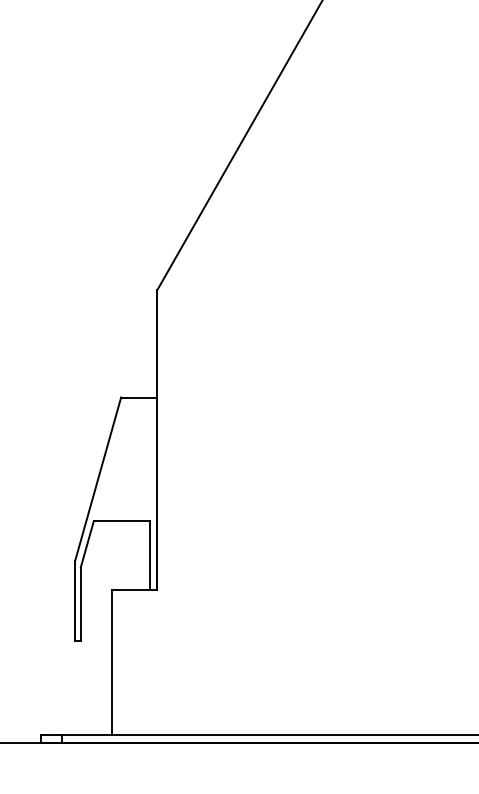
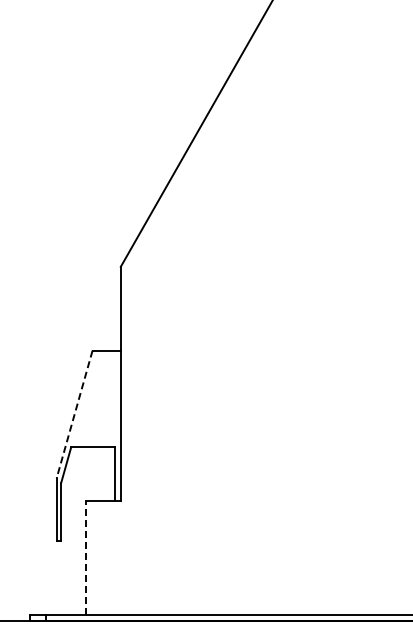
line: (98, 479) -> (74, 414), solid -> dashed
line: (112, 662) -> (85, 557), solid -> dashed

